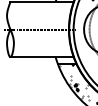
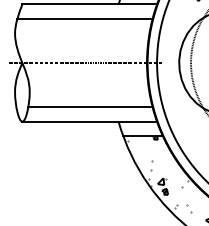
line: (39, 8) -> (84, 18), added
line: (42, 50) -> (90, 107), added

